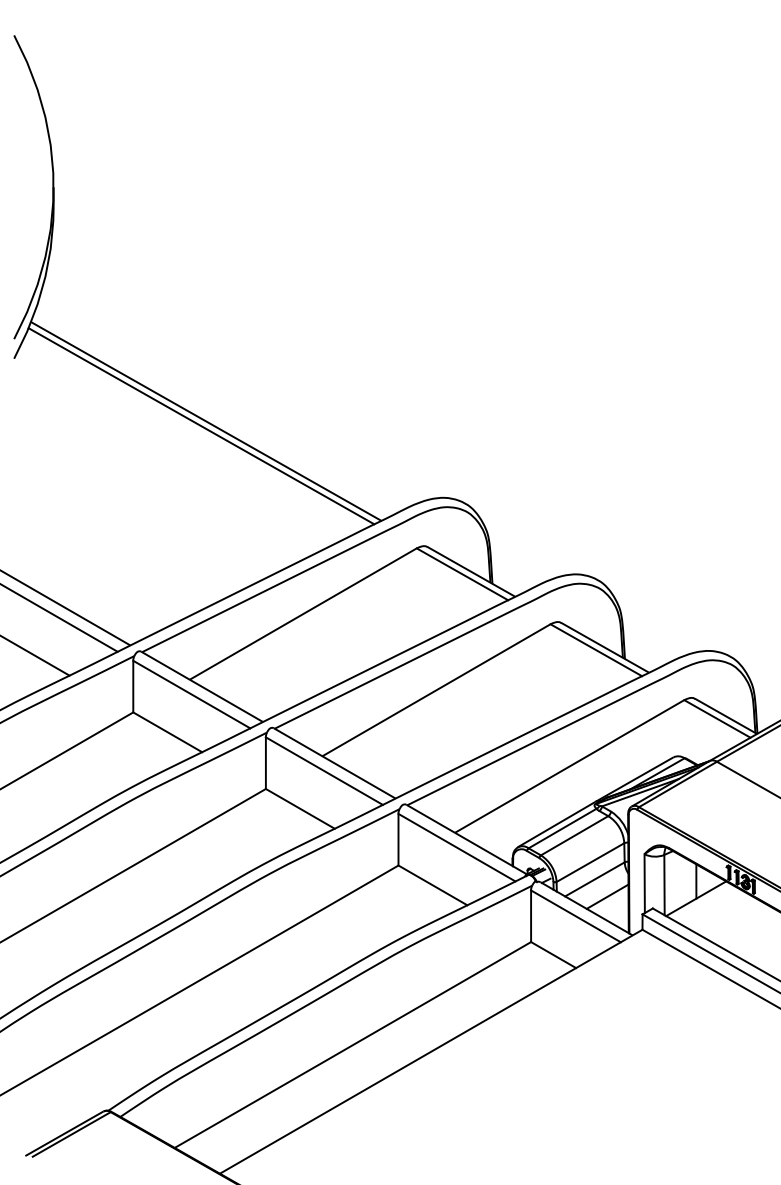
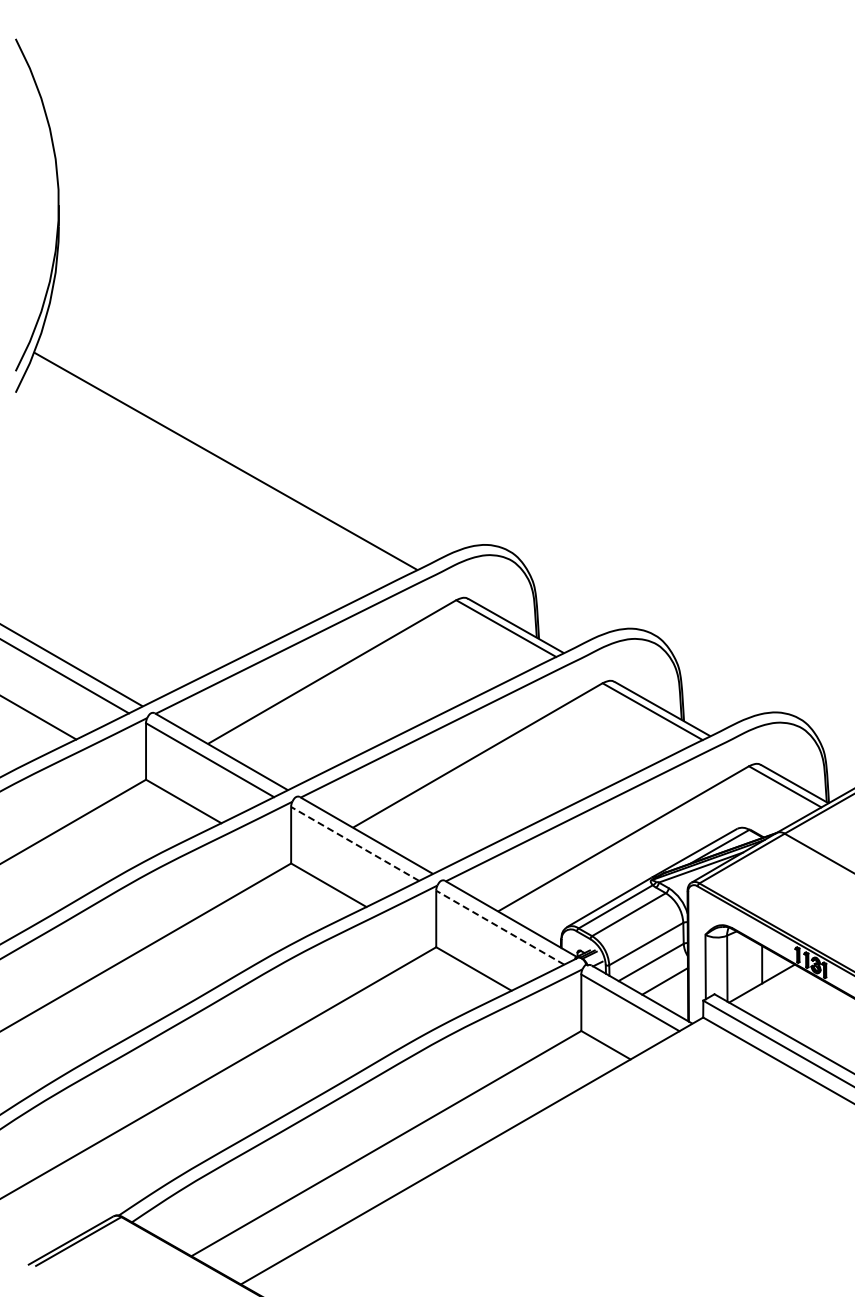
line: (201, 426) -> (220, 466), removed
line: (324, 770) -> (355, 843), solid -> dashed
line: (457, 847) -> (500, 927), solid -> dashed

